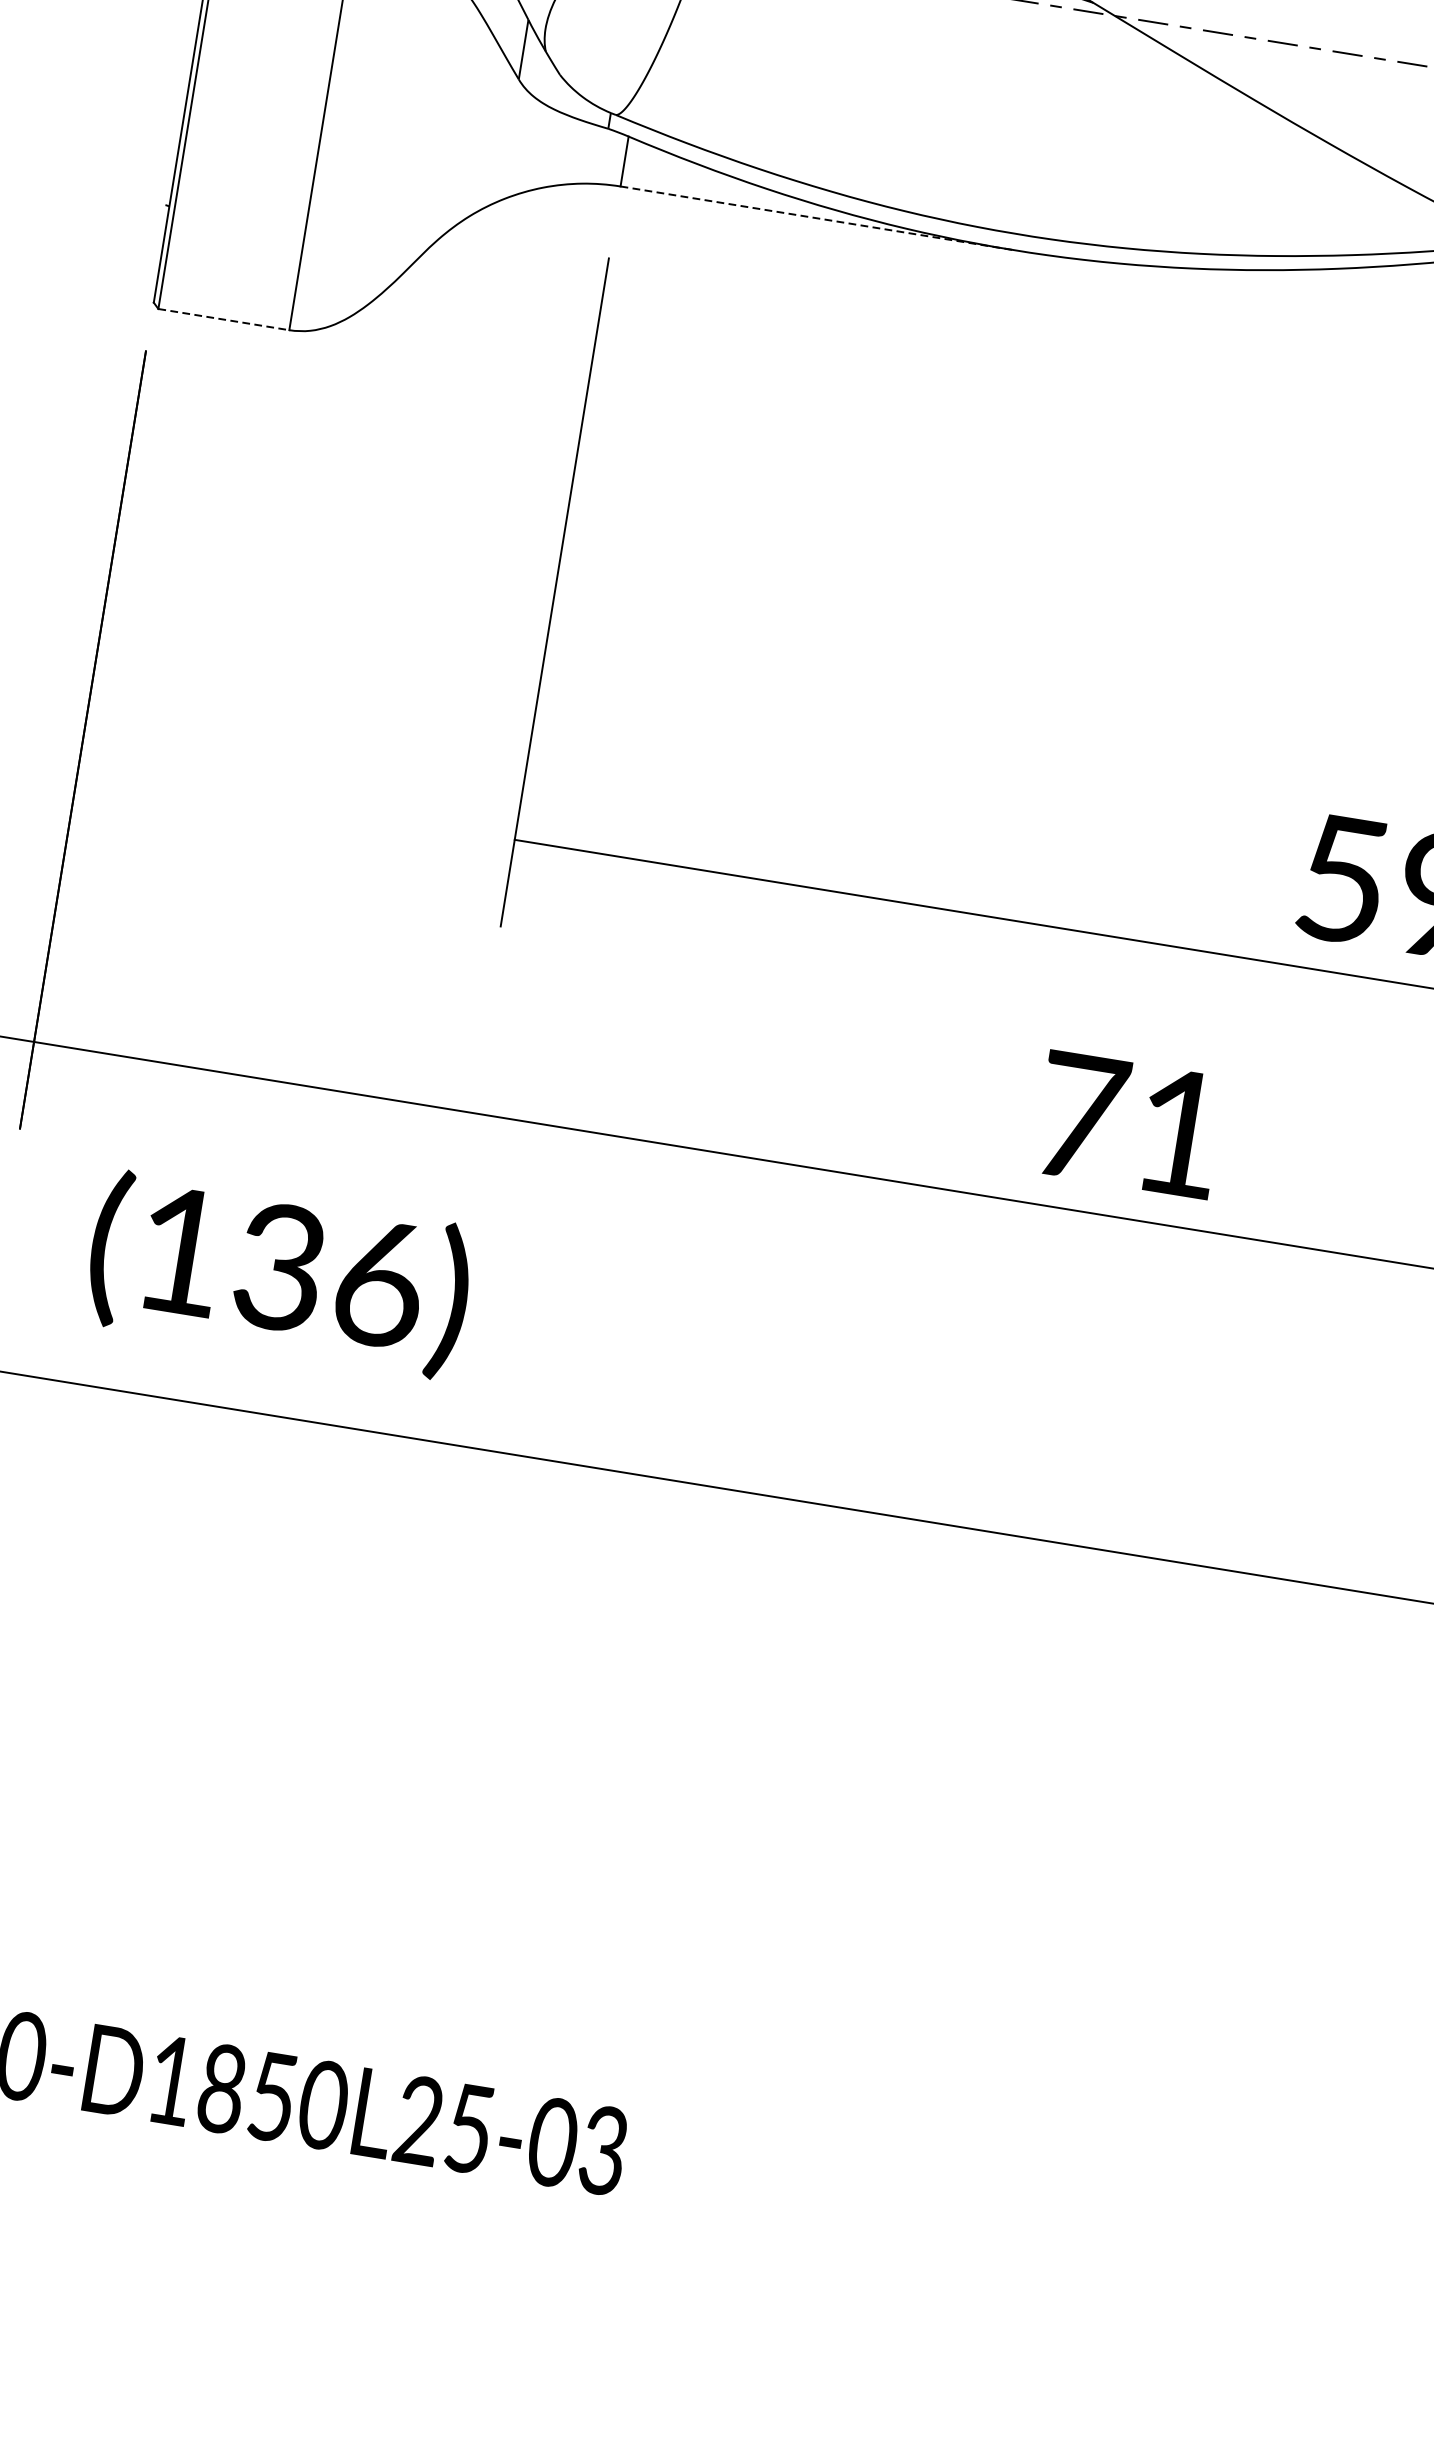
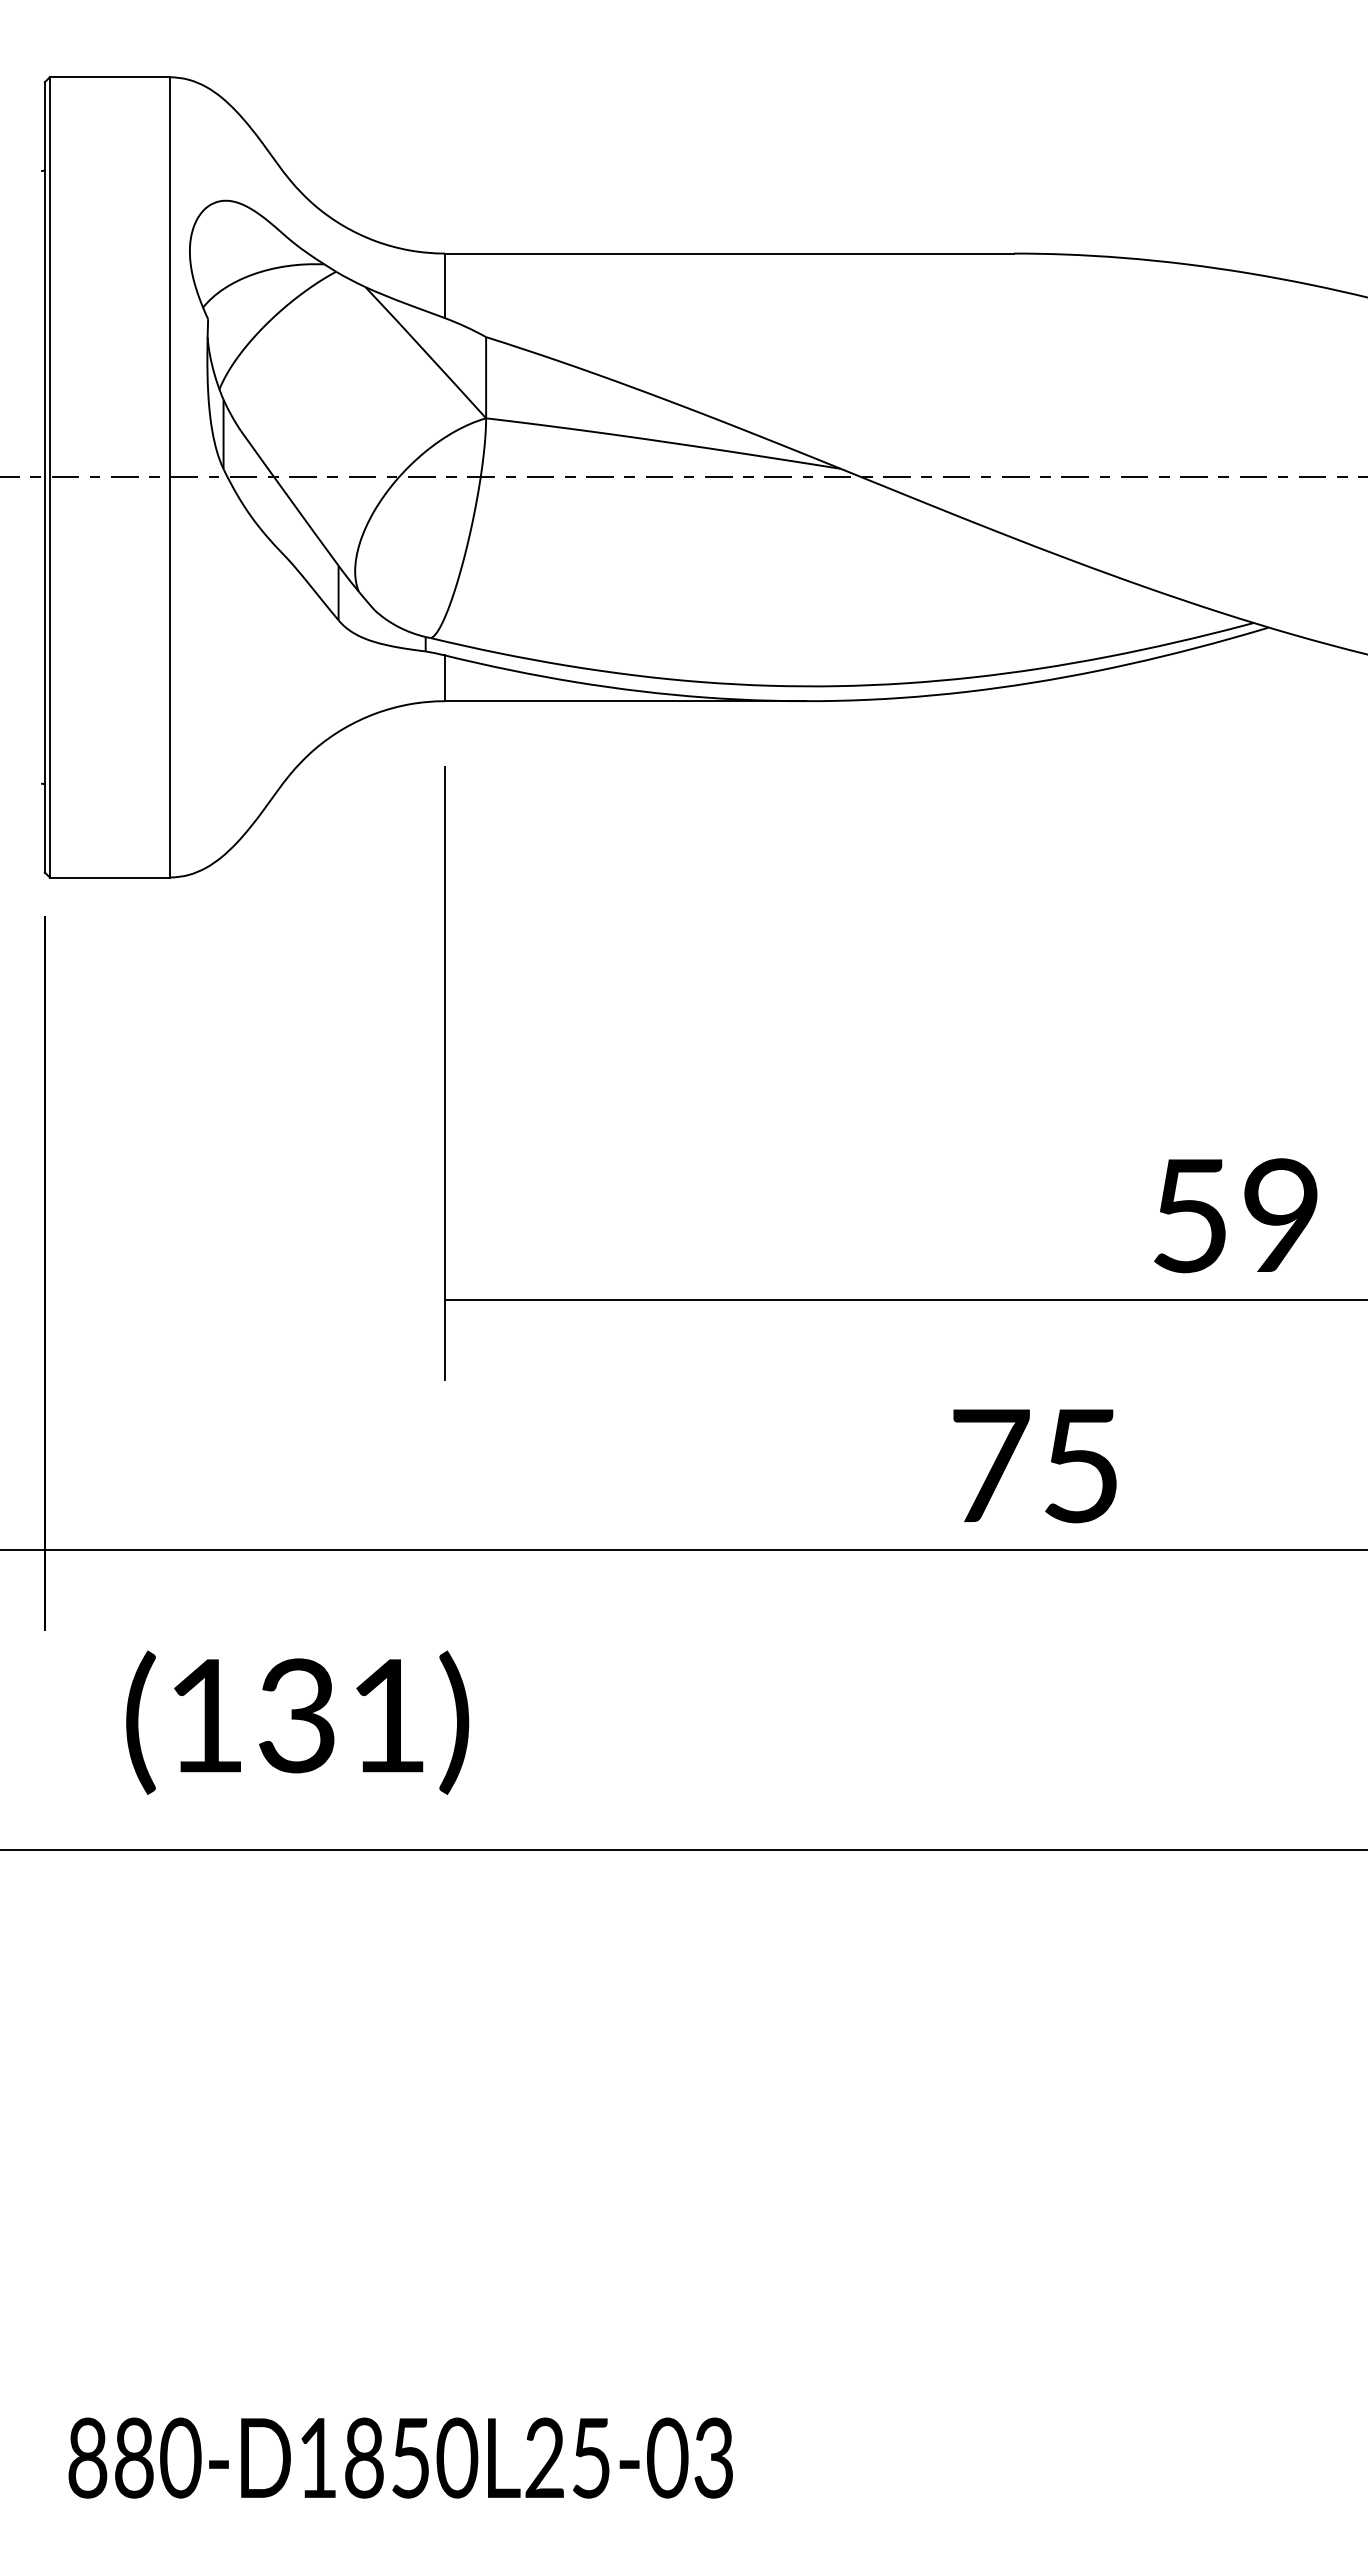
line: (817, 218) -> (625, 701), dashed -> solid
line: (224, 319) -> (110, 877), dashed -> solid
text: (1178, 1133) -> (1080, 1466), 71 -> 75
text: (380, 1284) -> (389, 1716), (136) -> (131)

